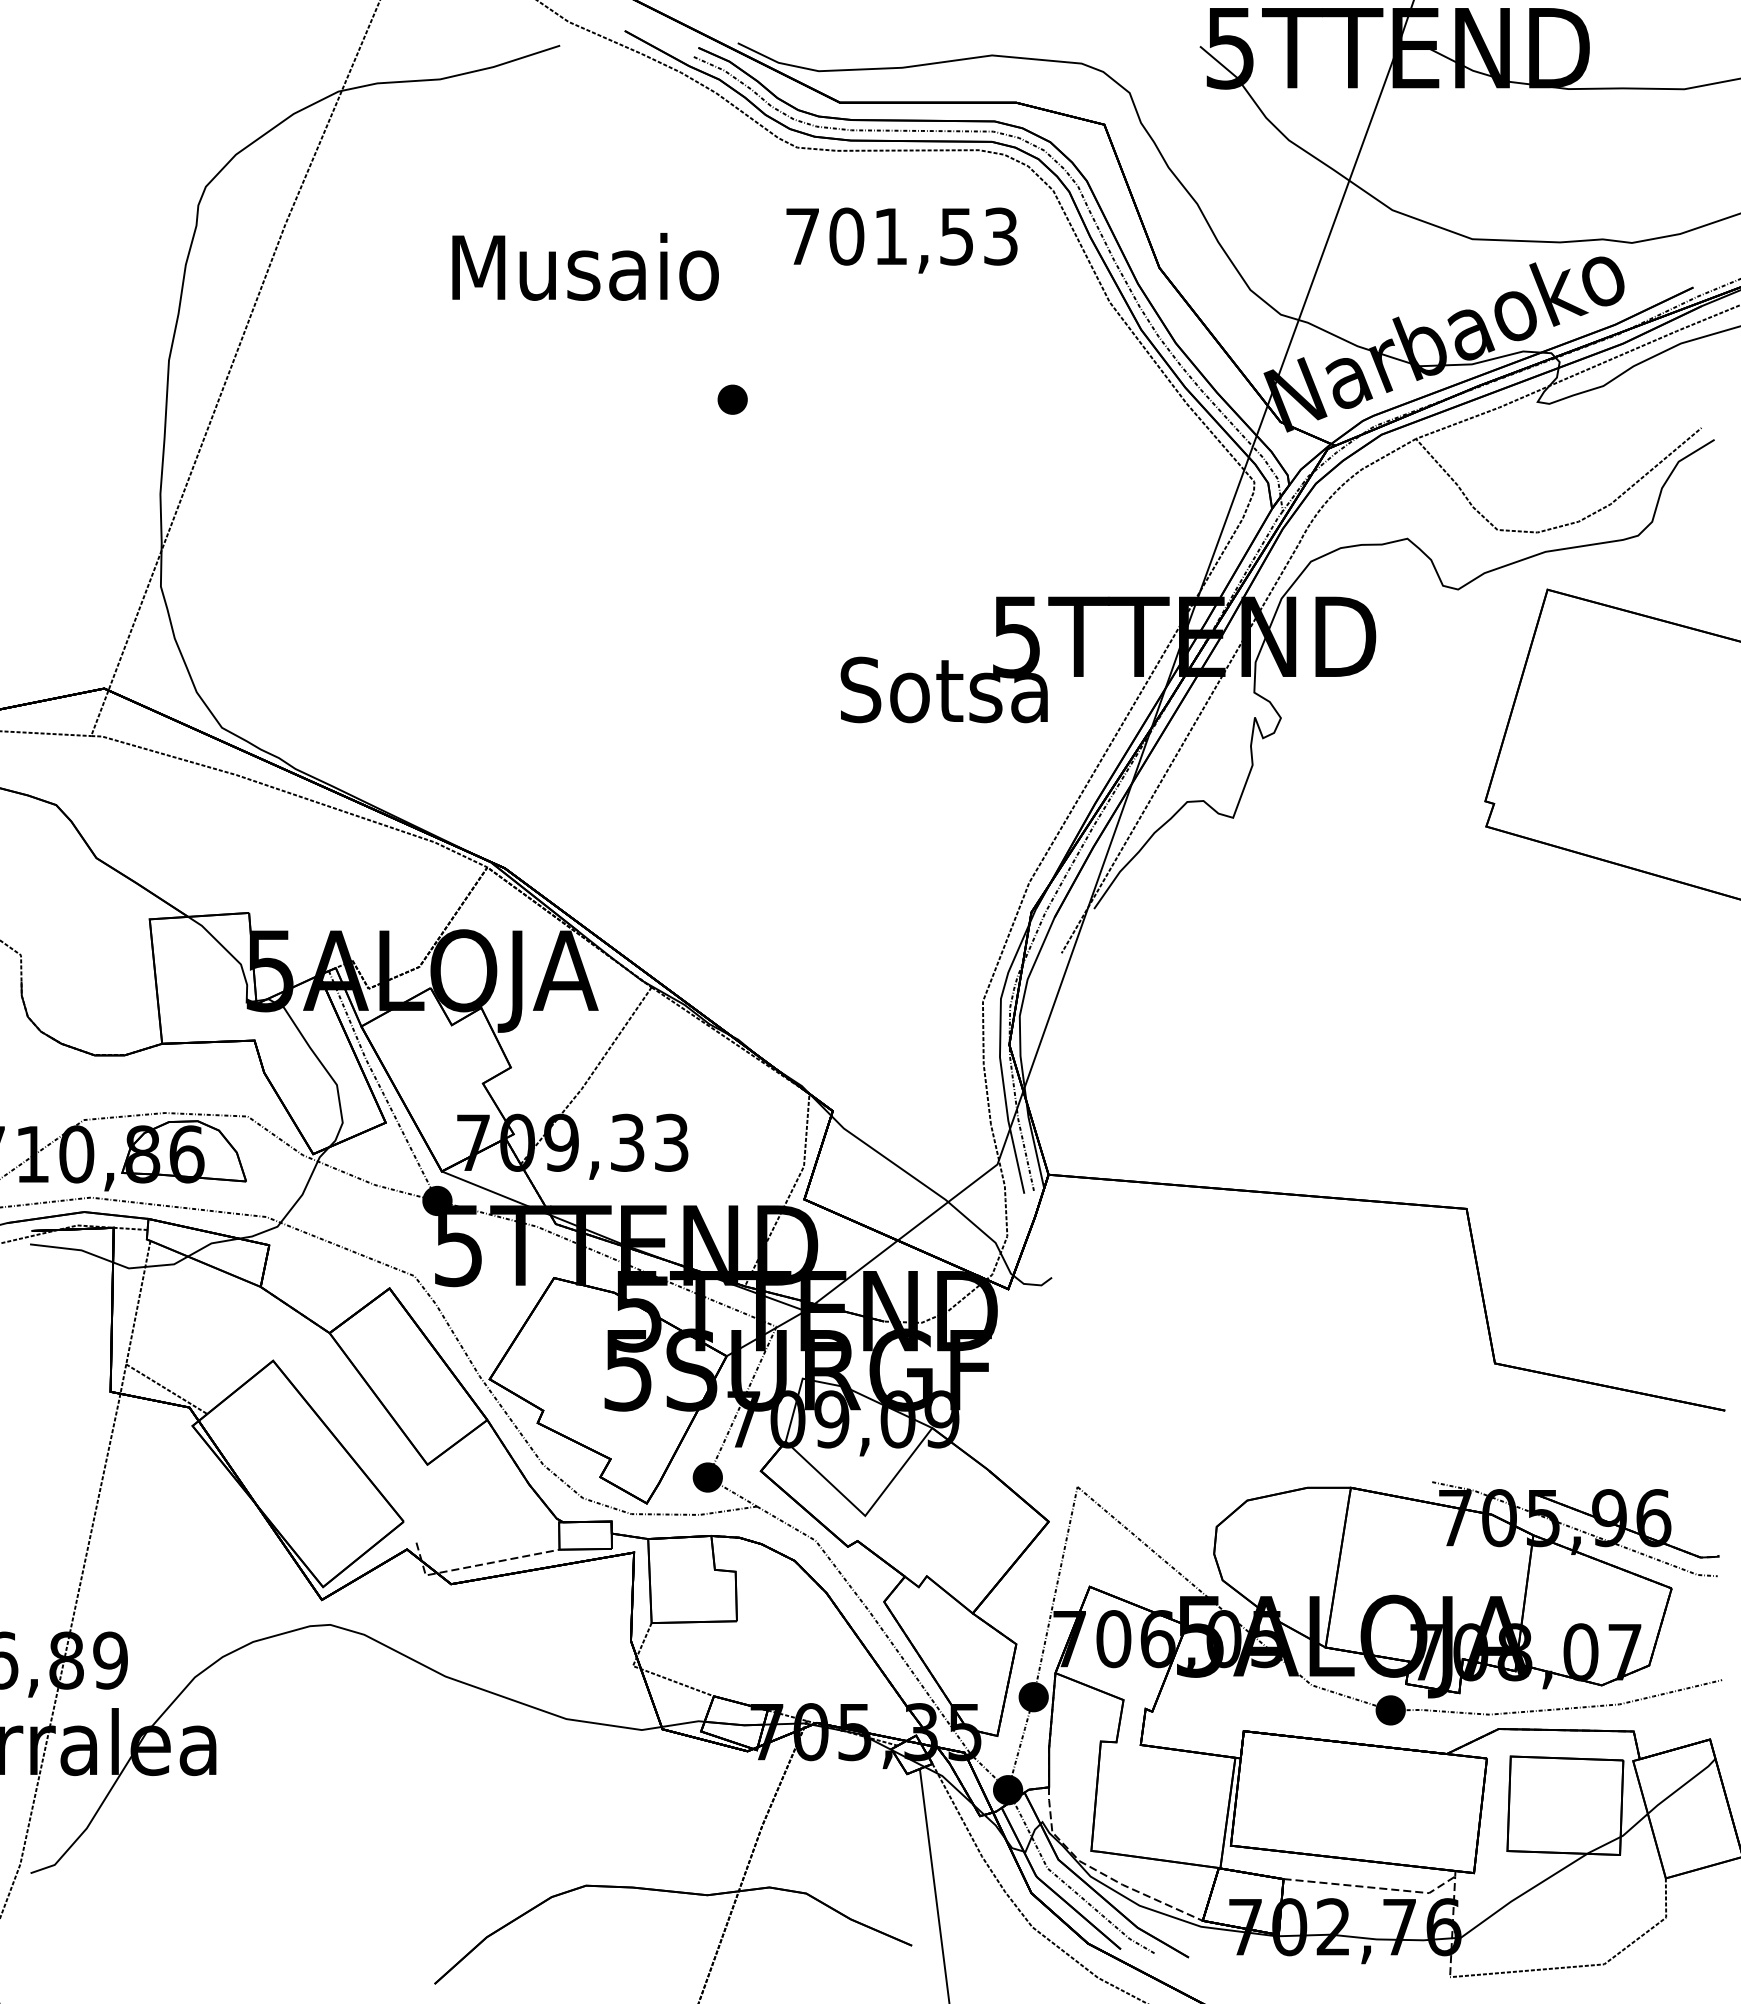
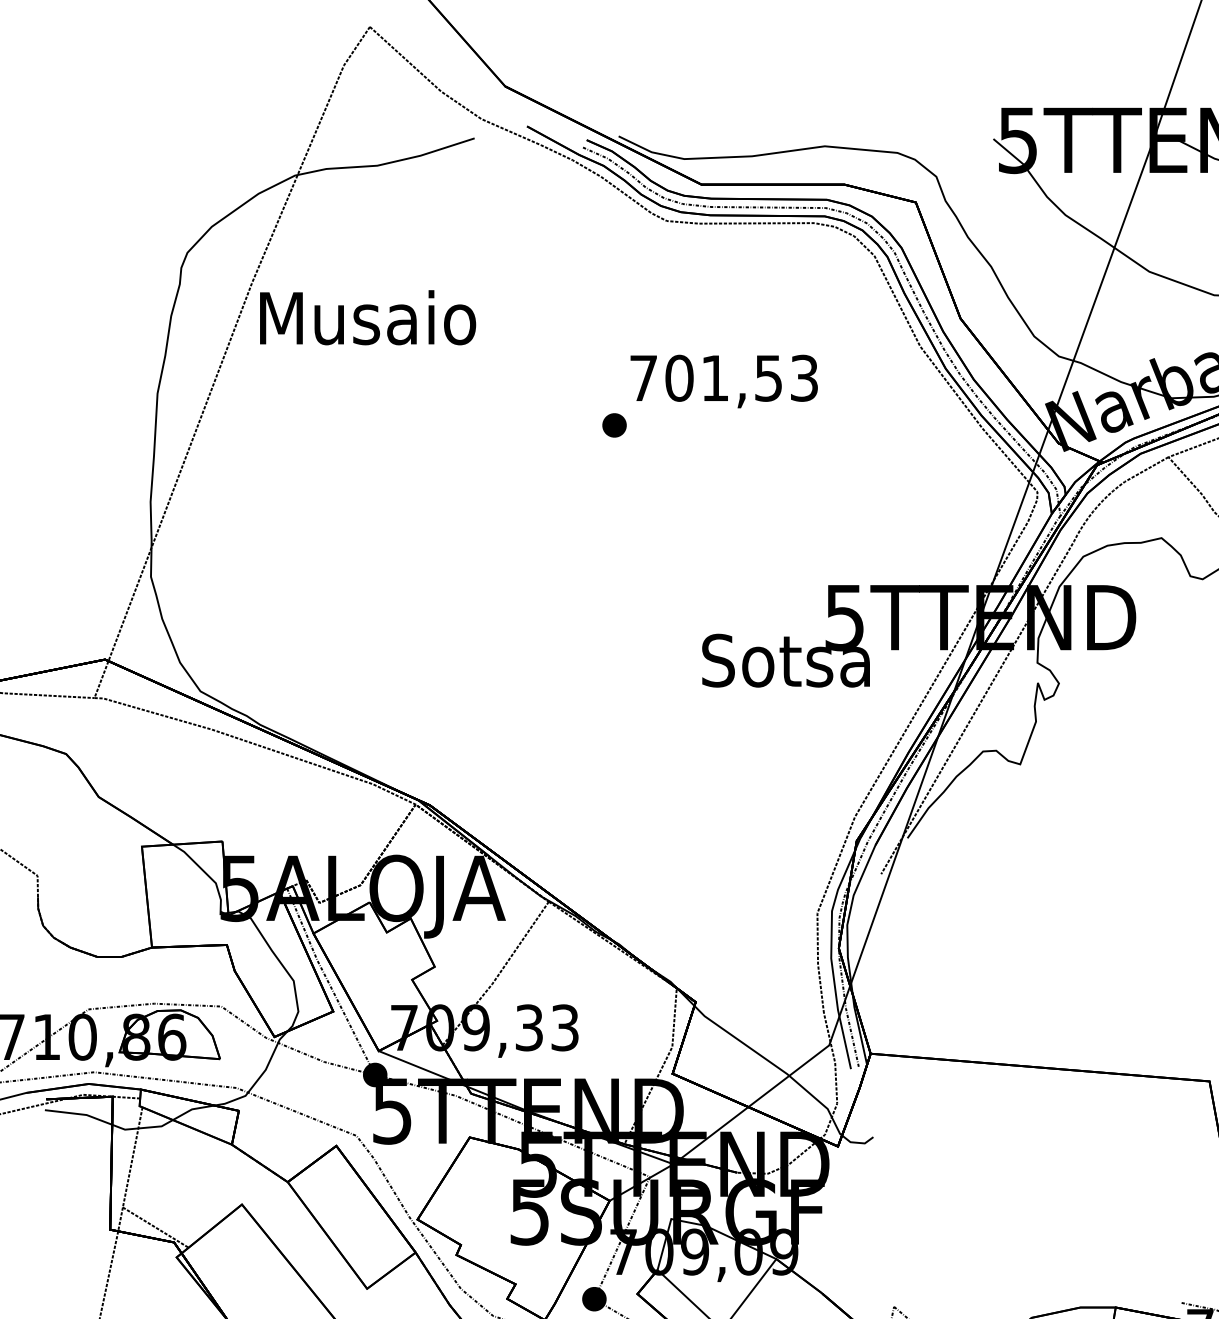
text: (901, 240) -> (723, 381), moved
text: (585, 266) -> (367, 317), moved

